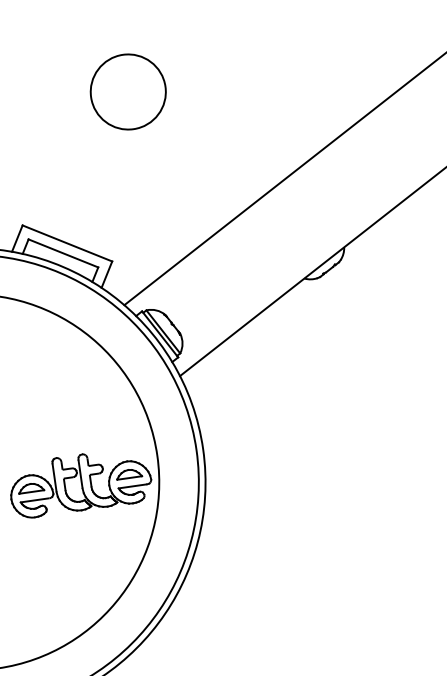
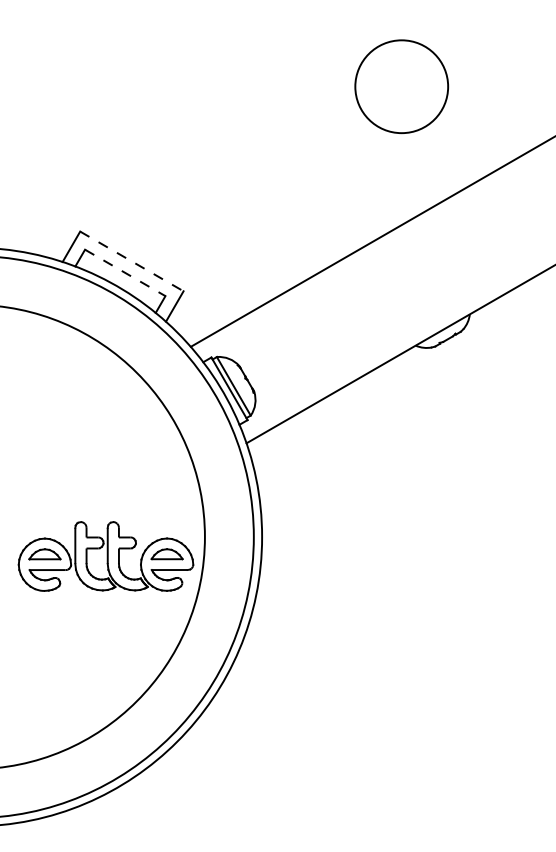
circle: (128, 91) -> (401, 86), moved
line: (67, 243) -> (131, 261), solid -> dashed
line: (63, 253) -> (125, 273), solid -> dashed

